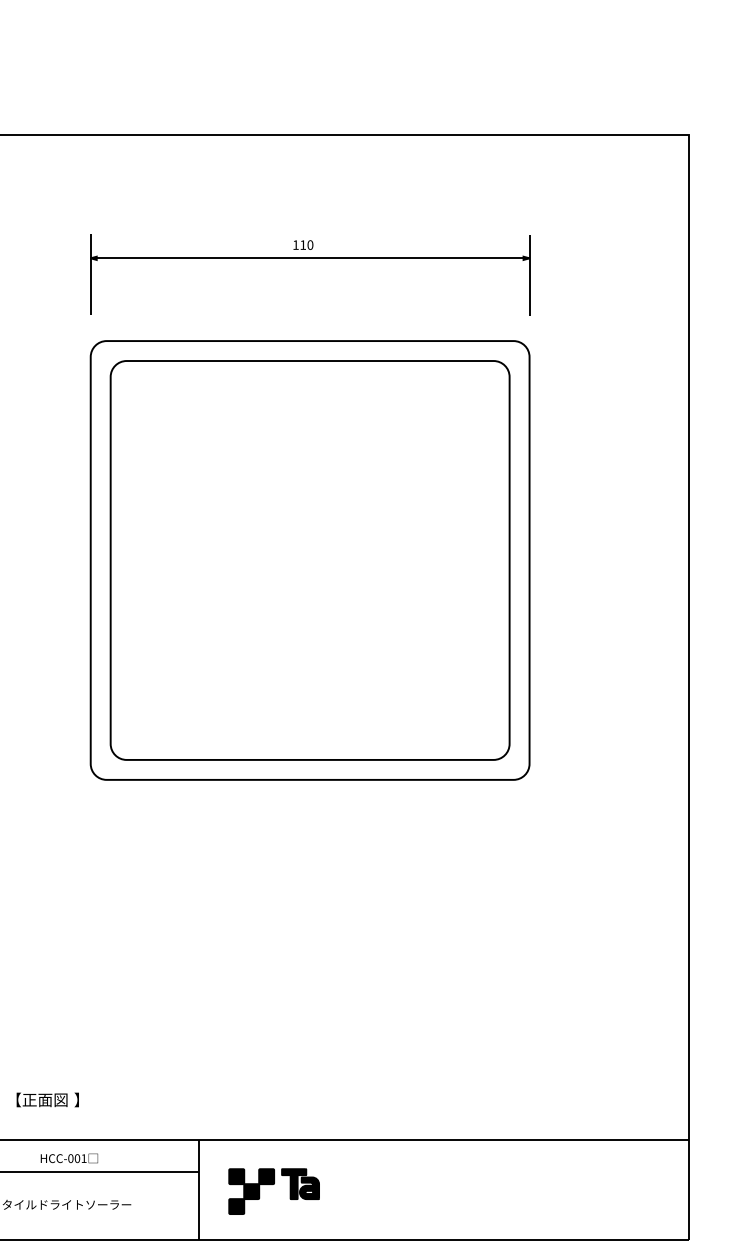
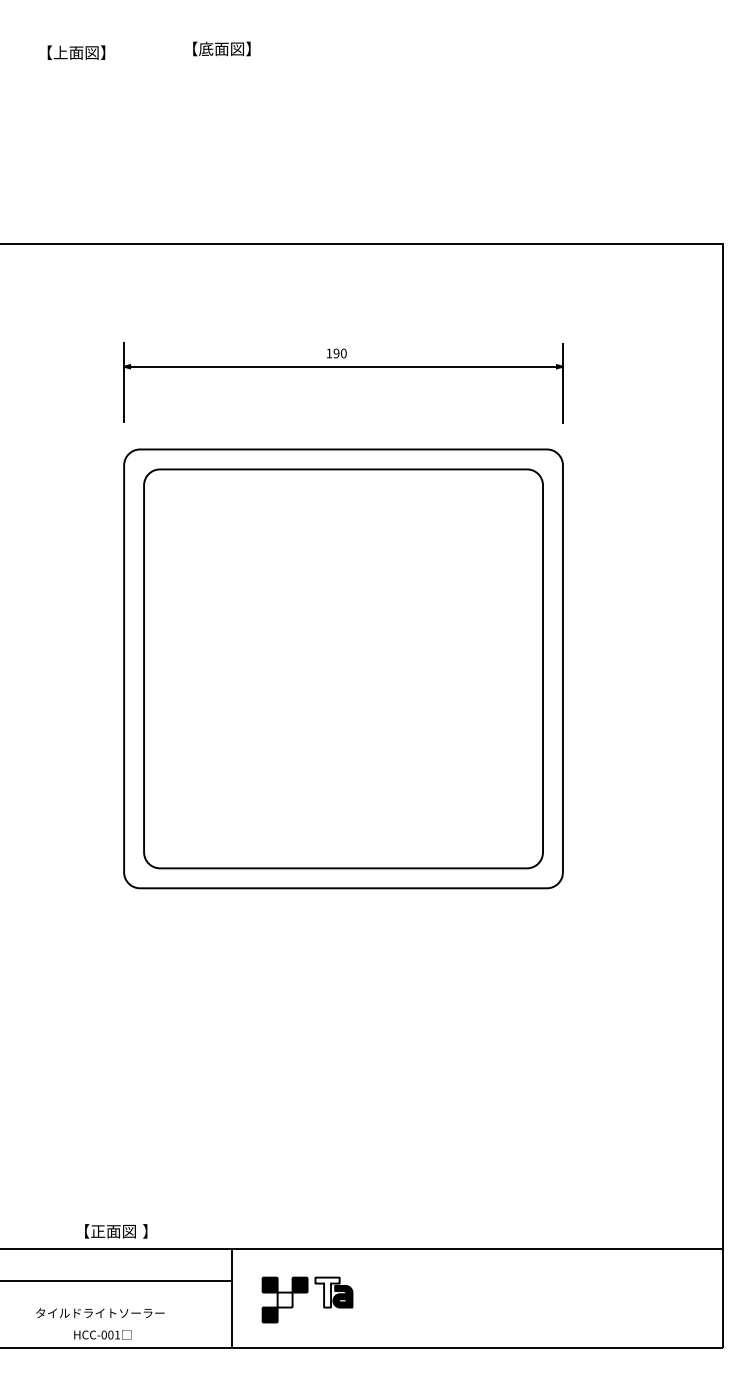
text: (303, 245) -> (336, 353), 110 -> 190
part: (48, 1100) -> (116, 1231), moved
part: (69, 1158) -> (102, 1334), moved
fill: (294, 1184) -> (327, 1292), removed
fill: (251, 1191) -> (284, 1299), removed

